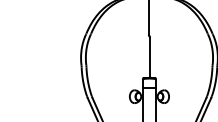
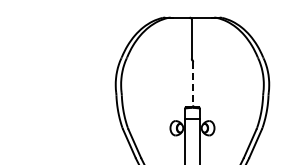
line: (150, 57) -> (193, 84), solid -> dashed

